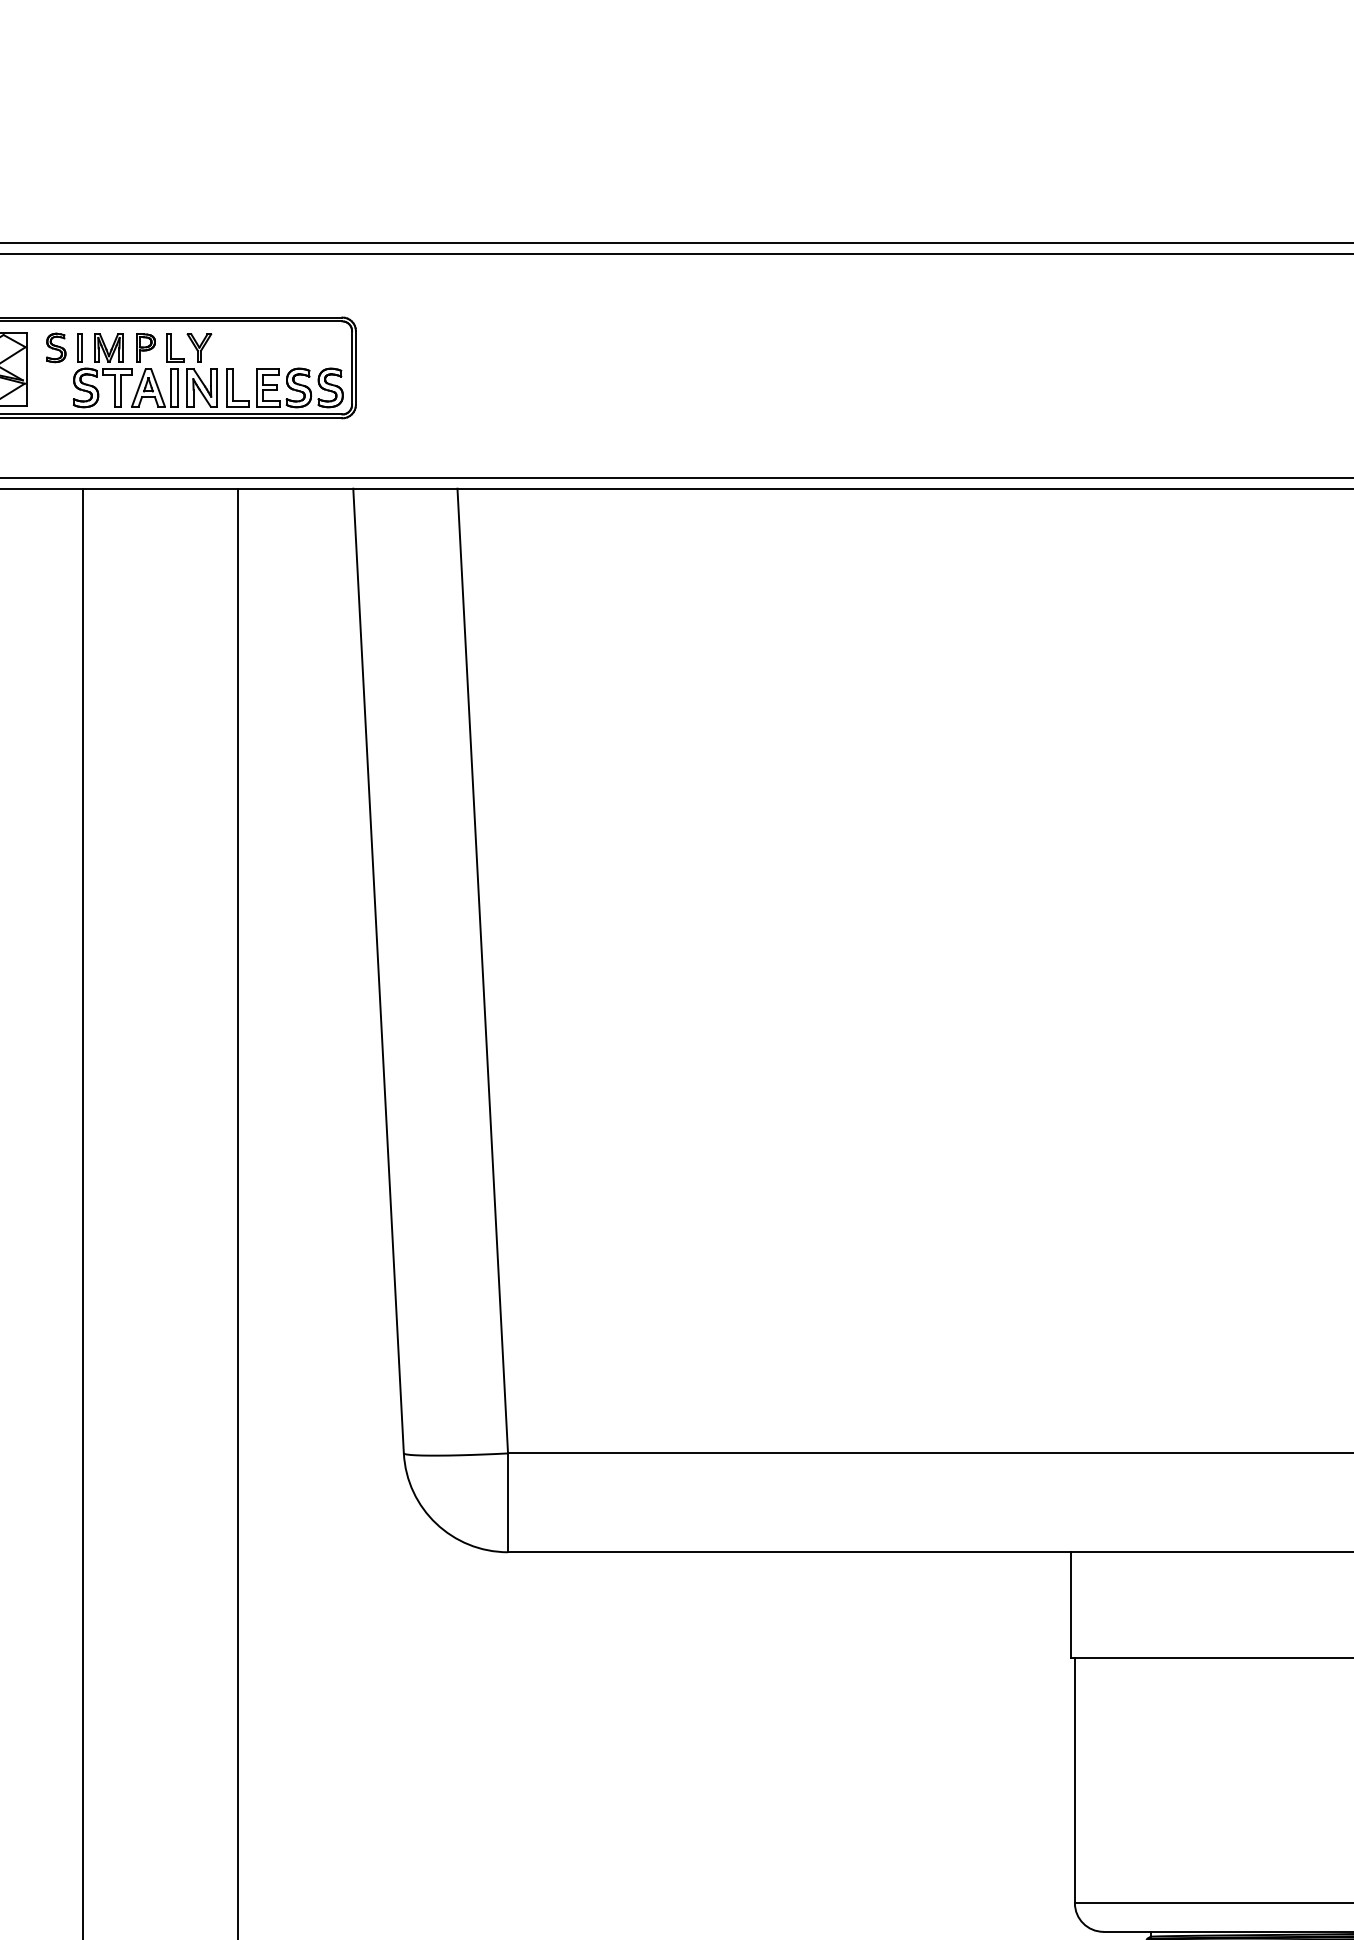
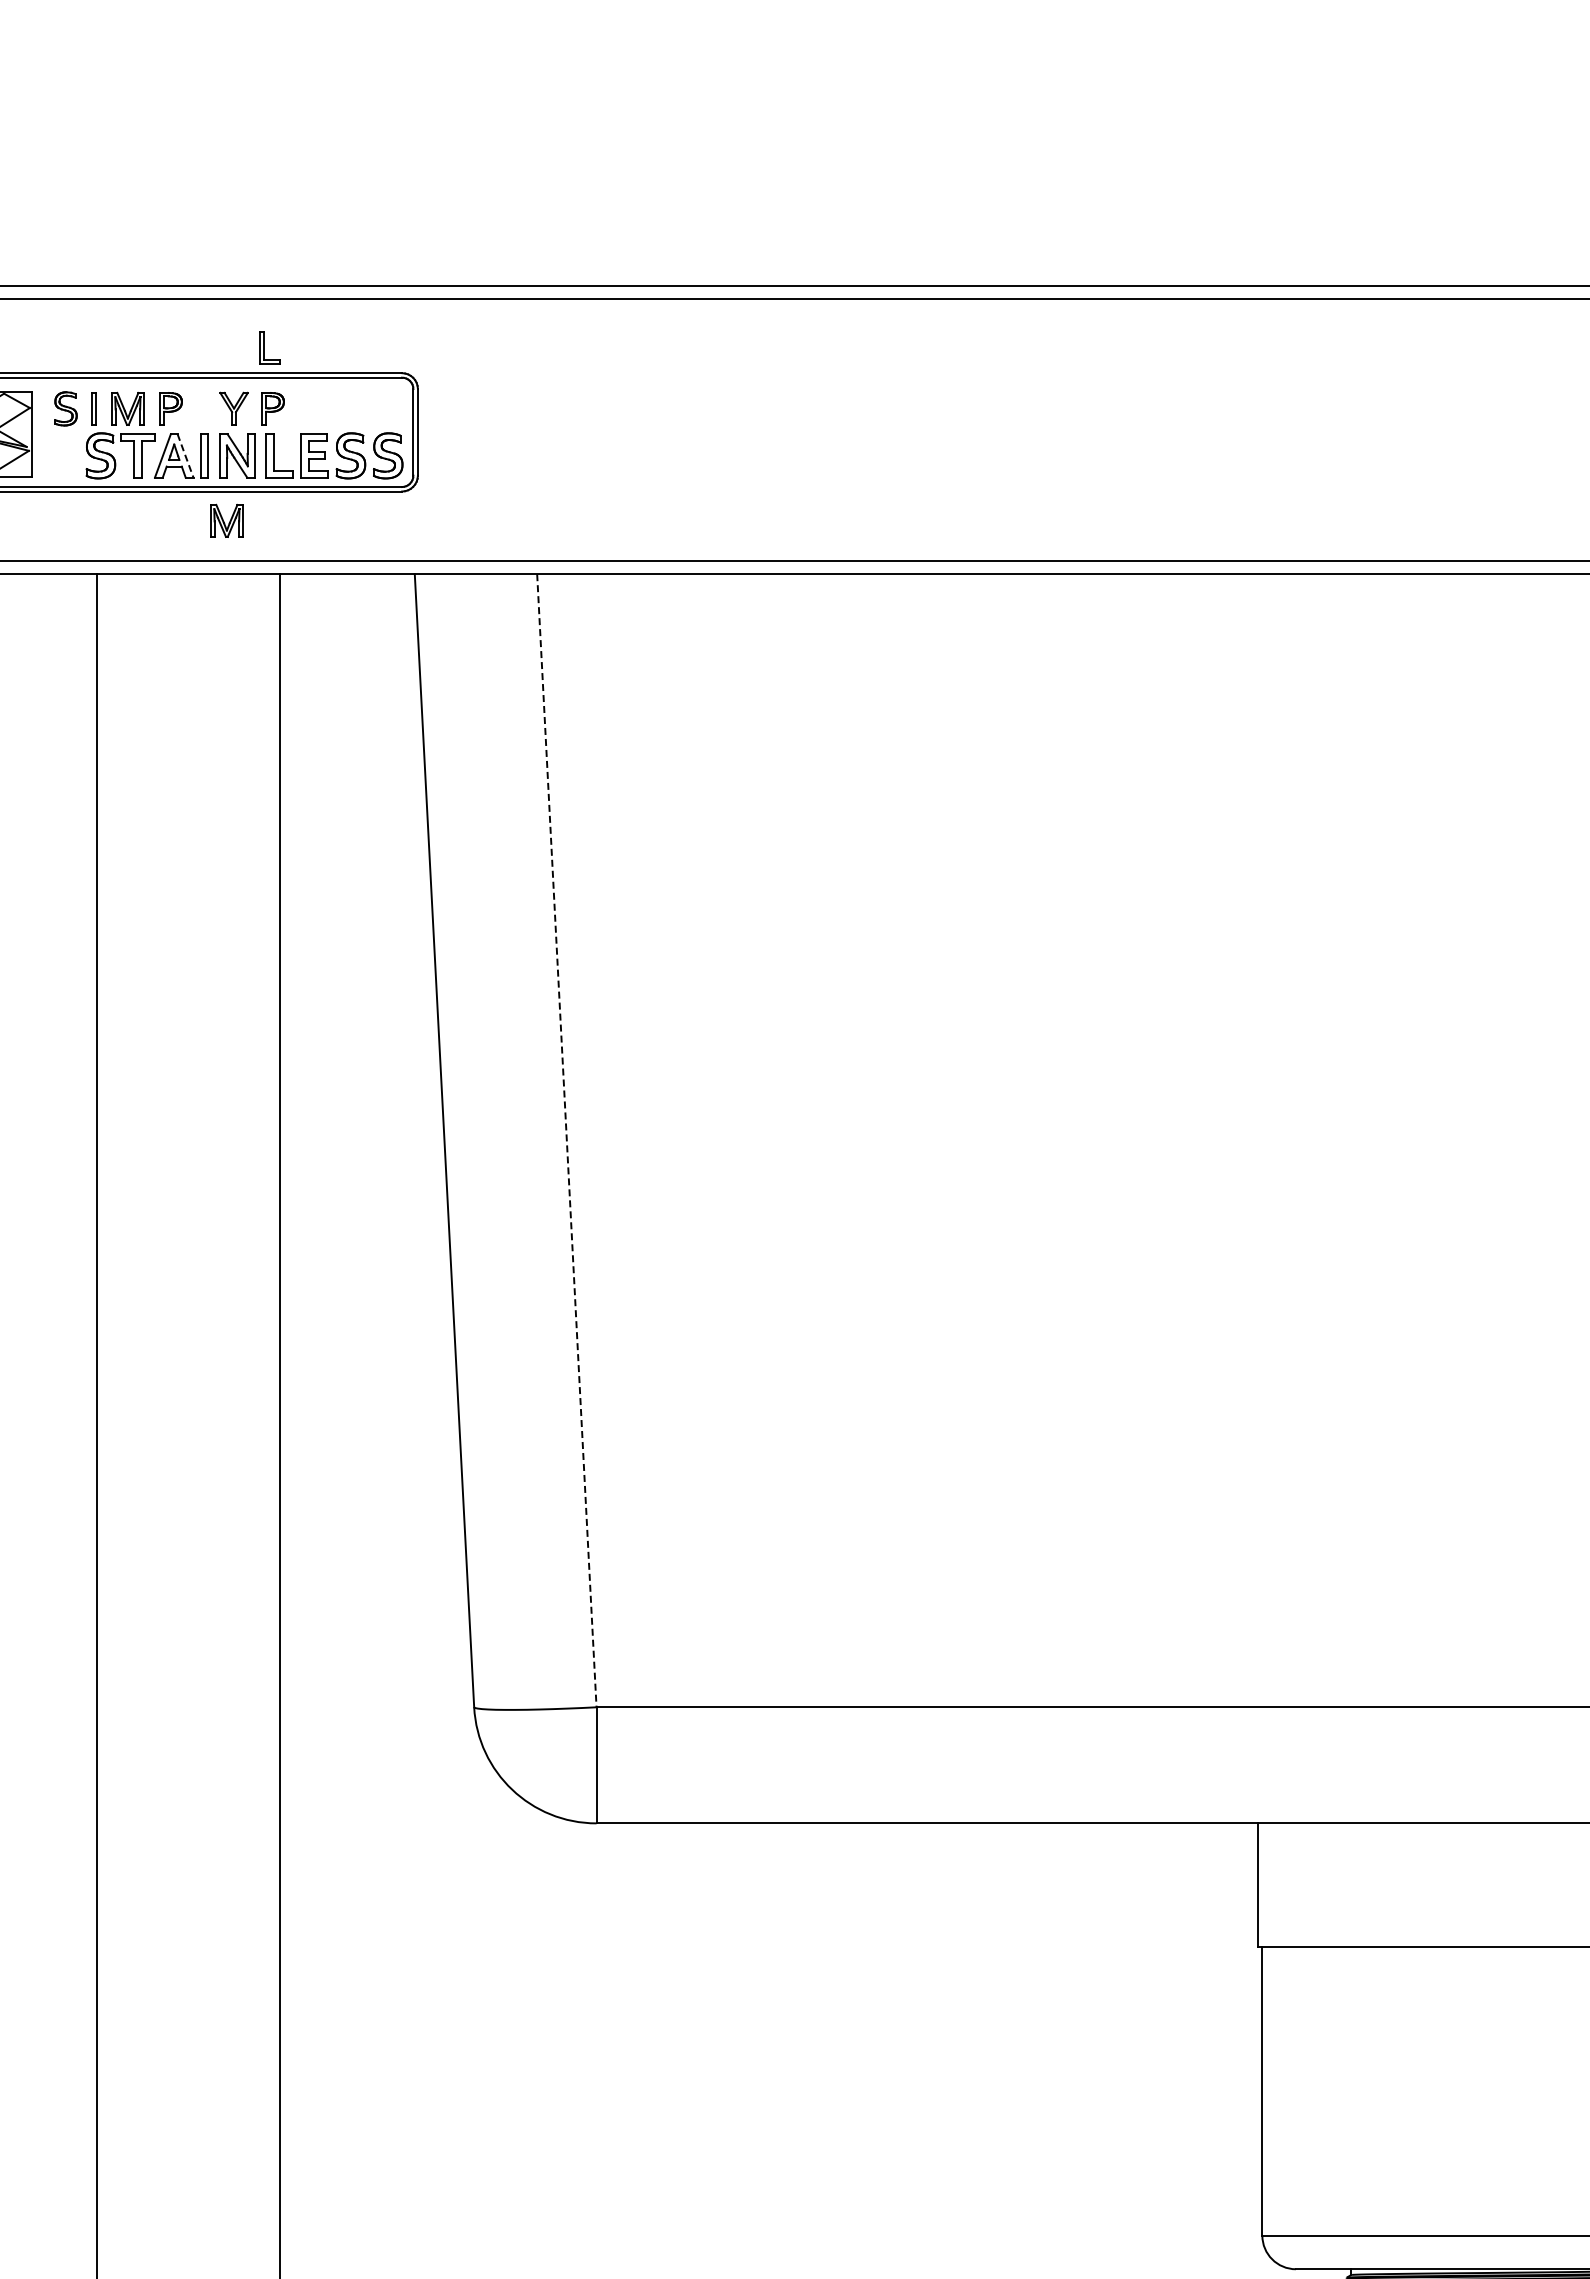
part: (175, 347) -> (269, 347), moved
part: (232, 347) -> (272, 408), added
line: (158, 388) -> (185, 456), solid -> dashed
part: (192, 442) -> (226, 520), added
line: (482, 971) -> (566, 1141), solid -> dashed

